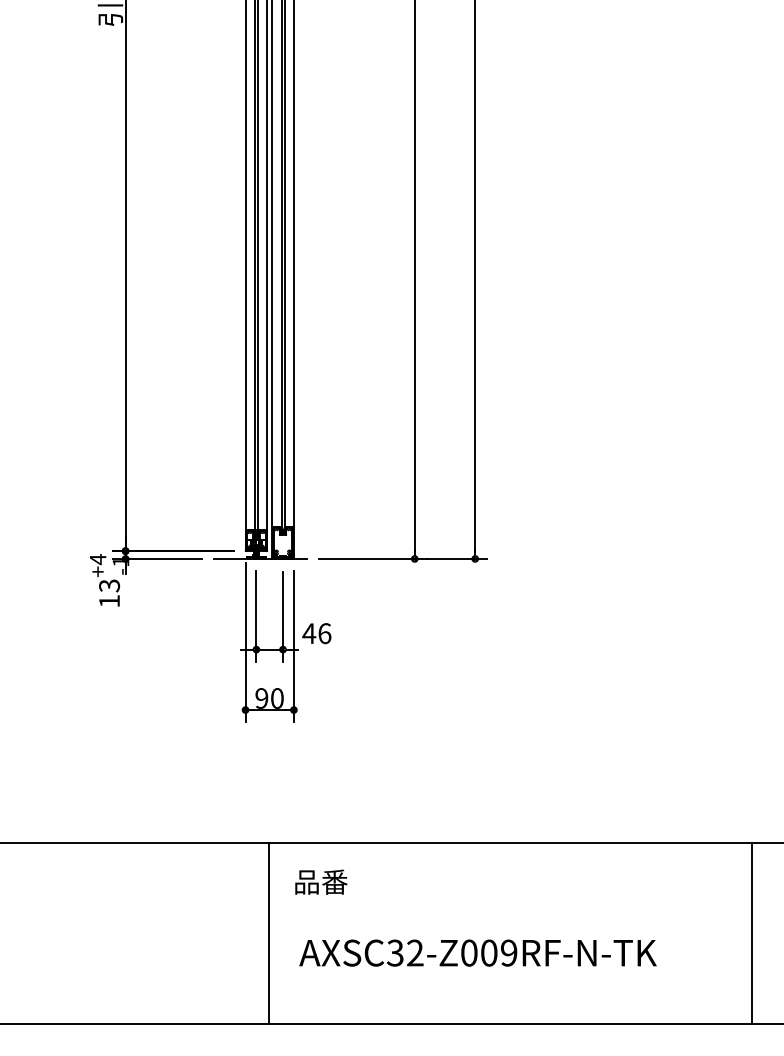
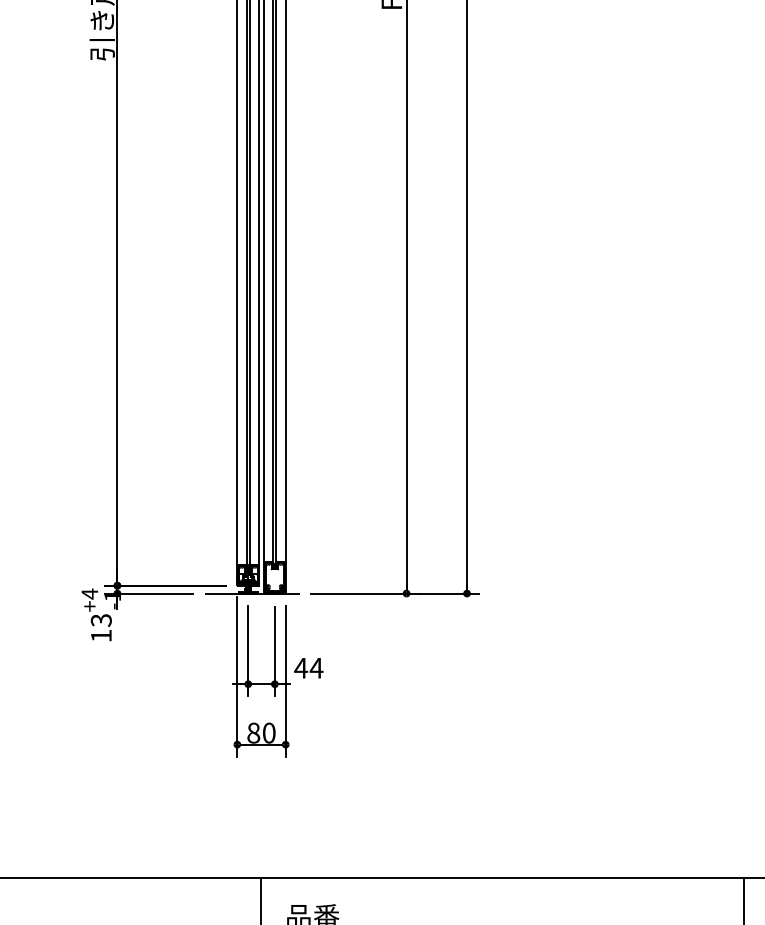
text: (324, 633) -> (316, 668), 46 -> 44
text: (261, 698) -> (253, 733), 90 -> 80

